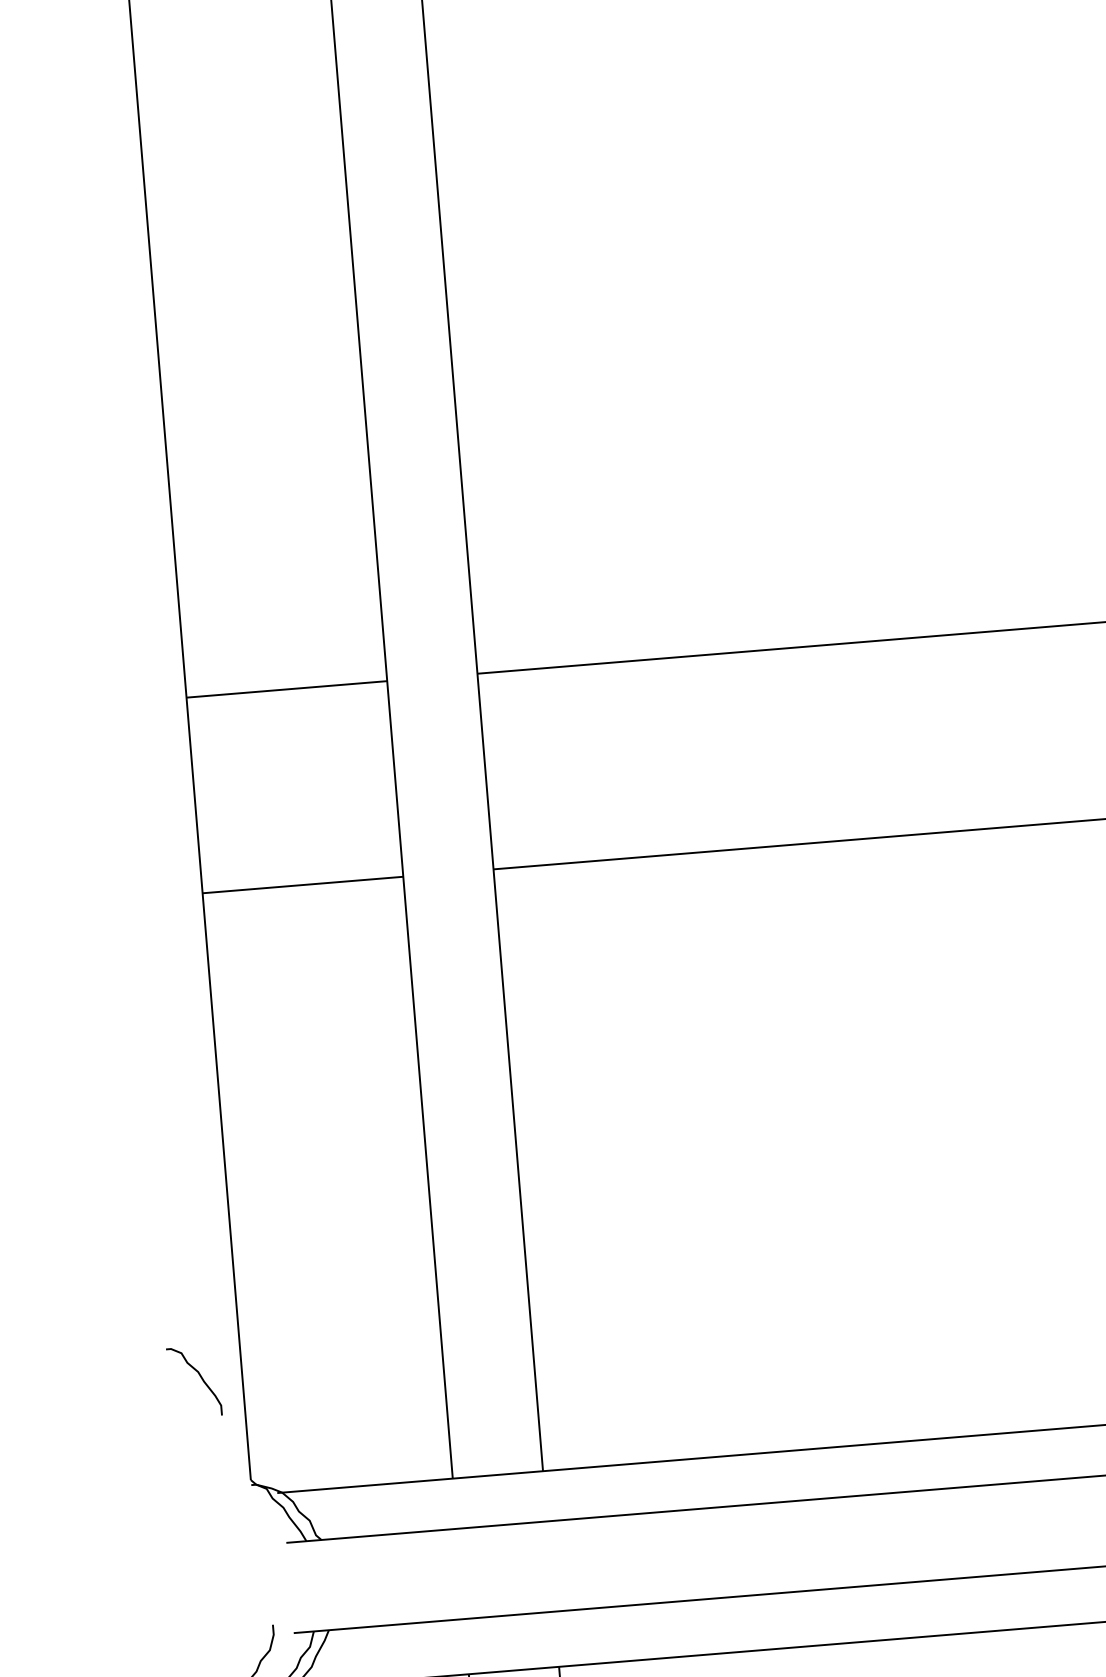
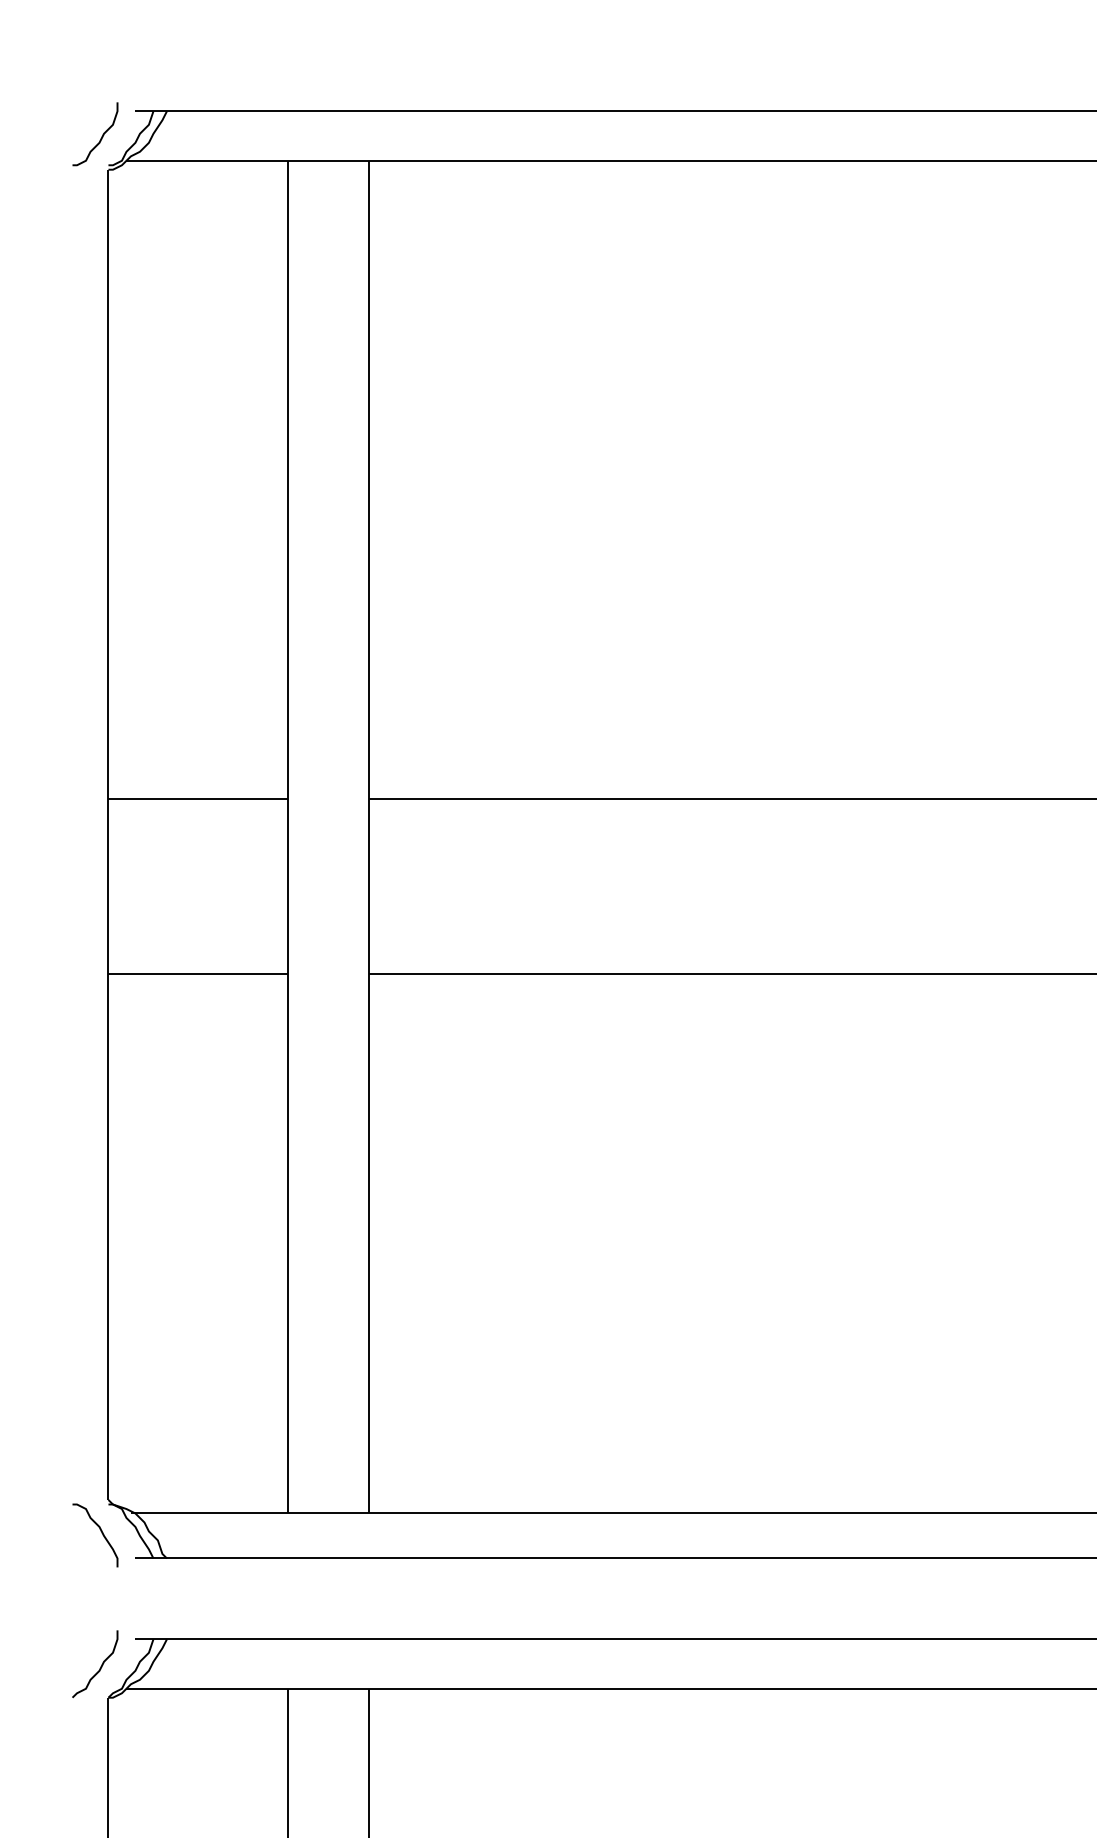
curve: (201, 1379) -> (101, 1533), moved

